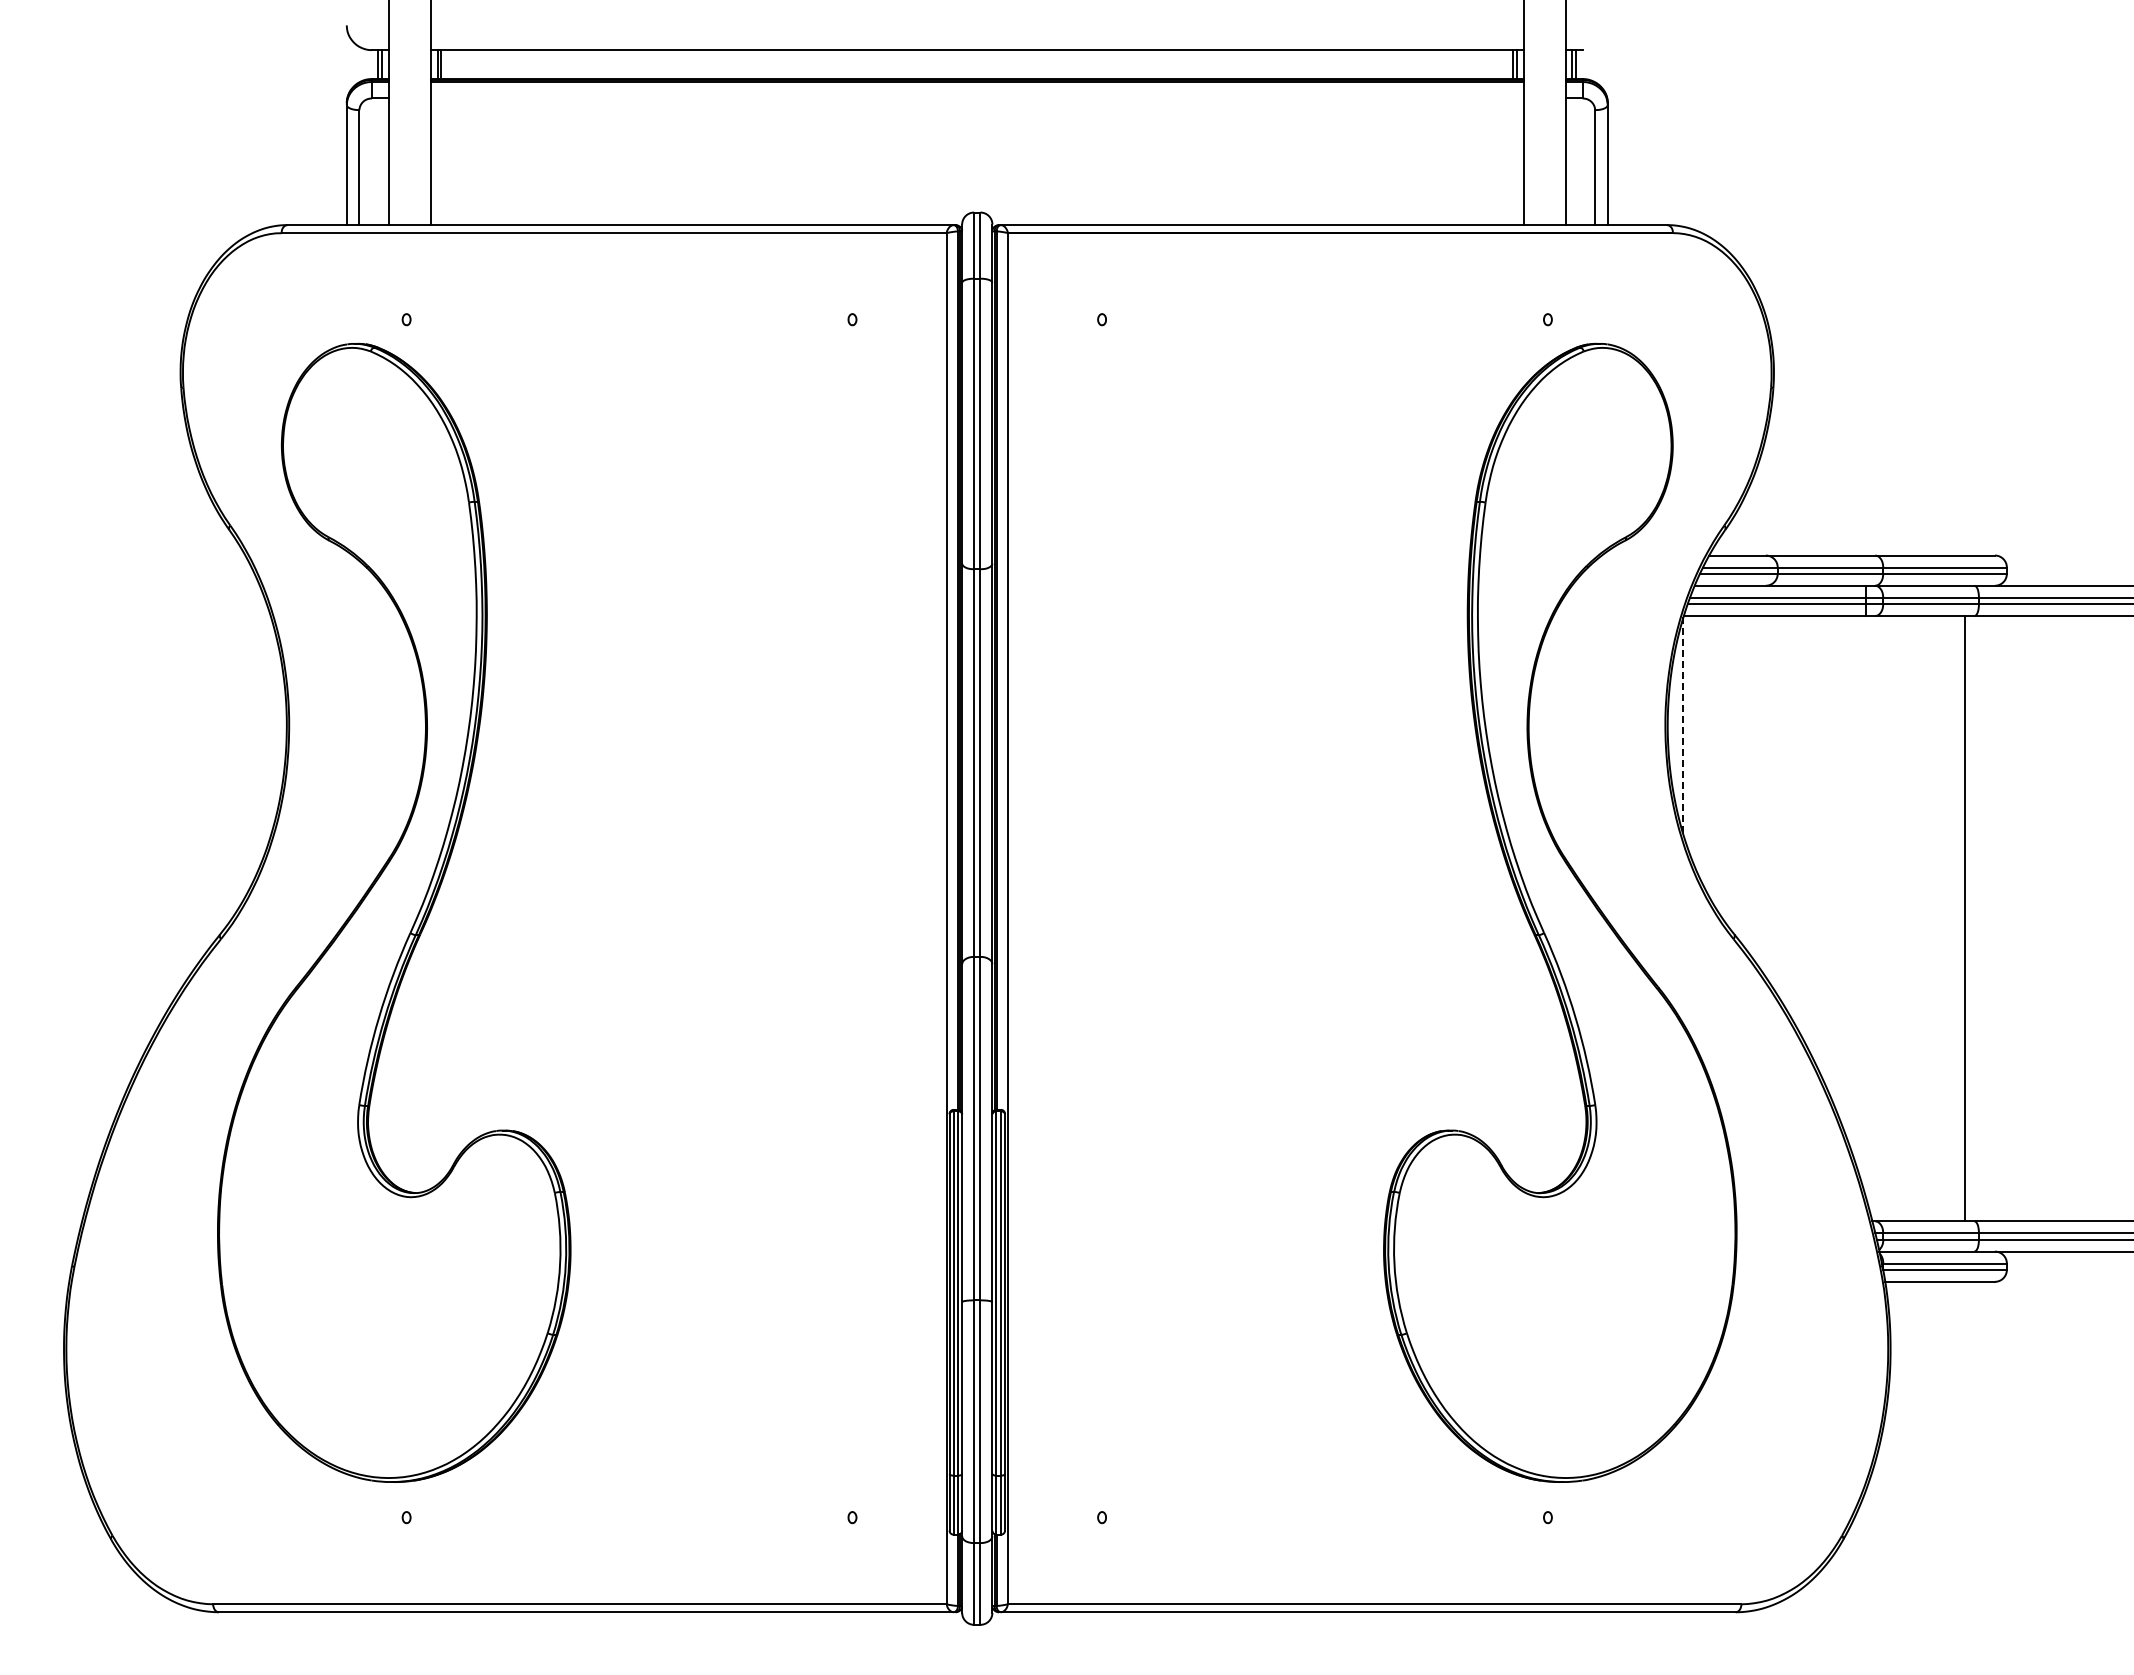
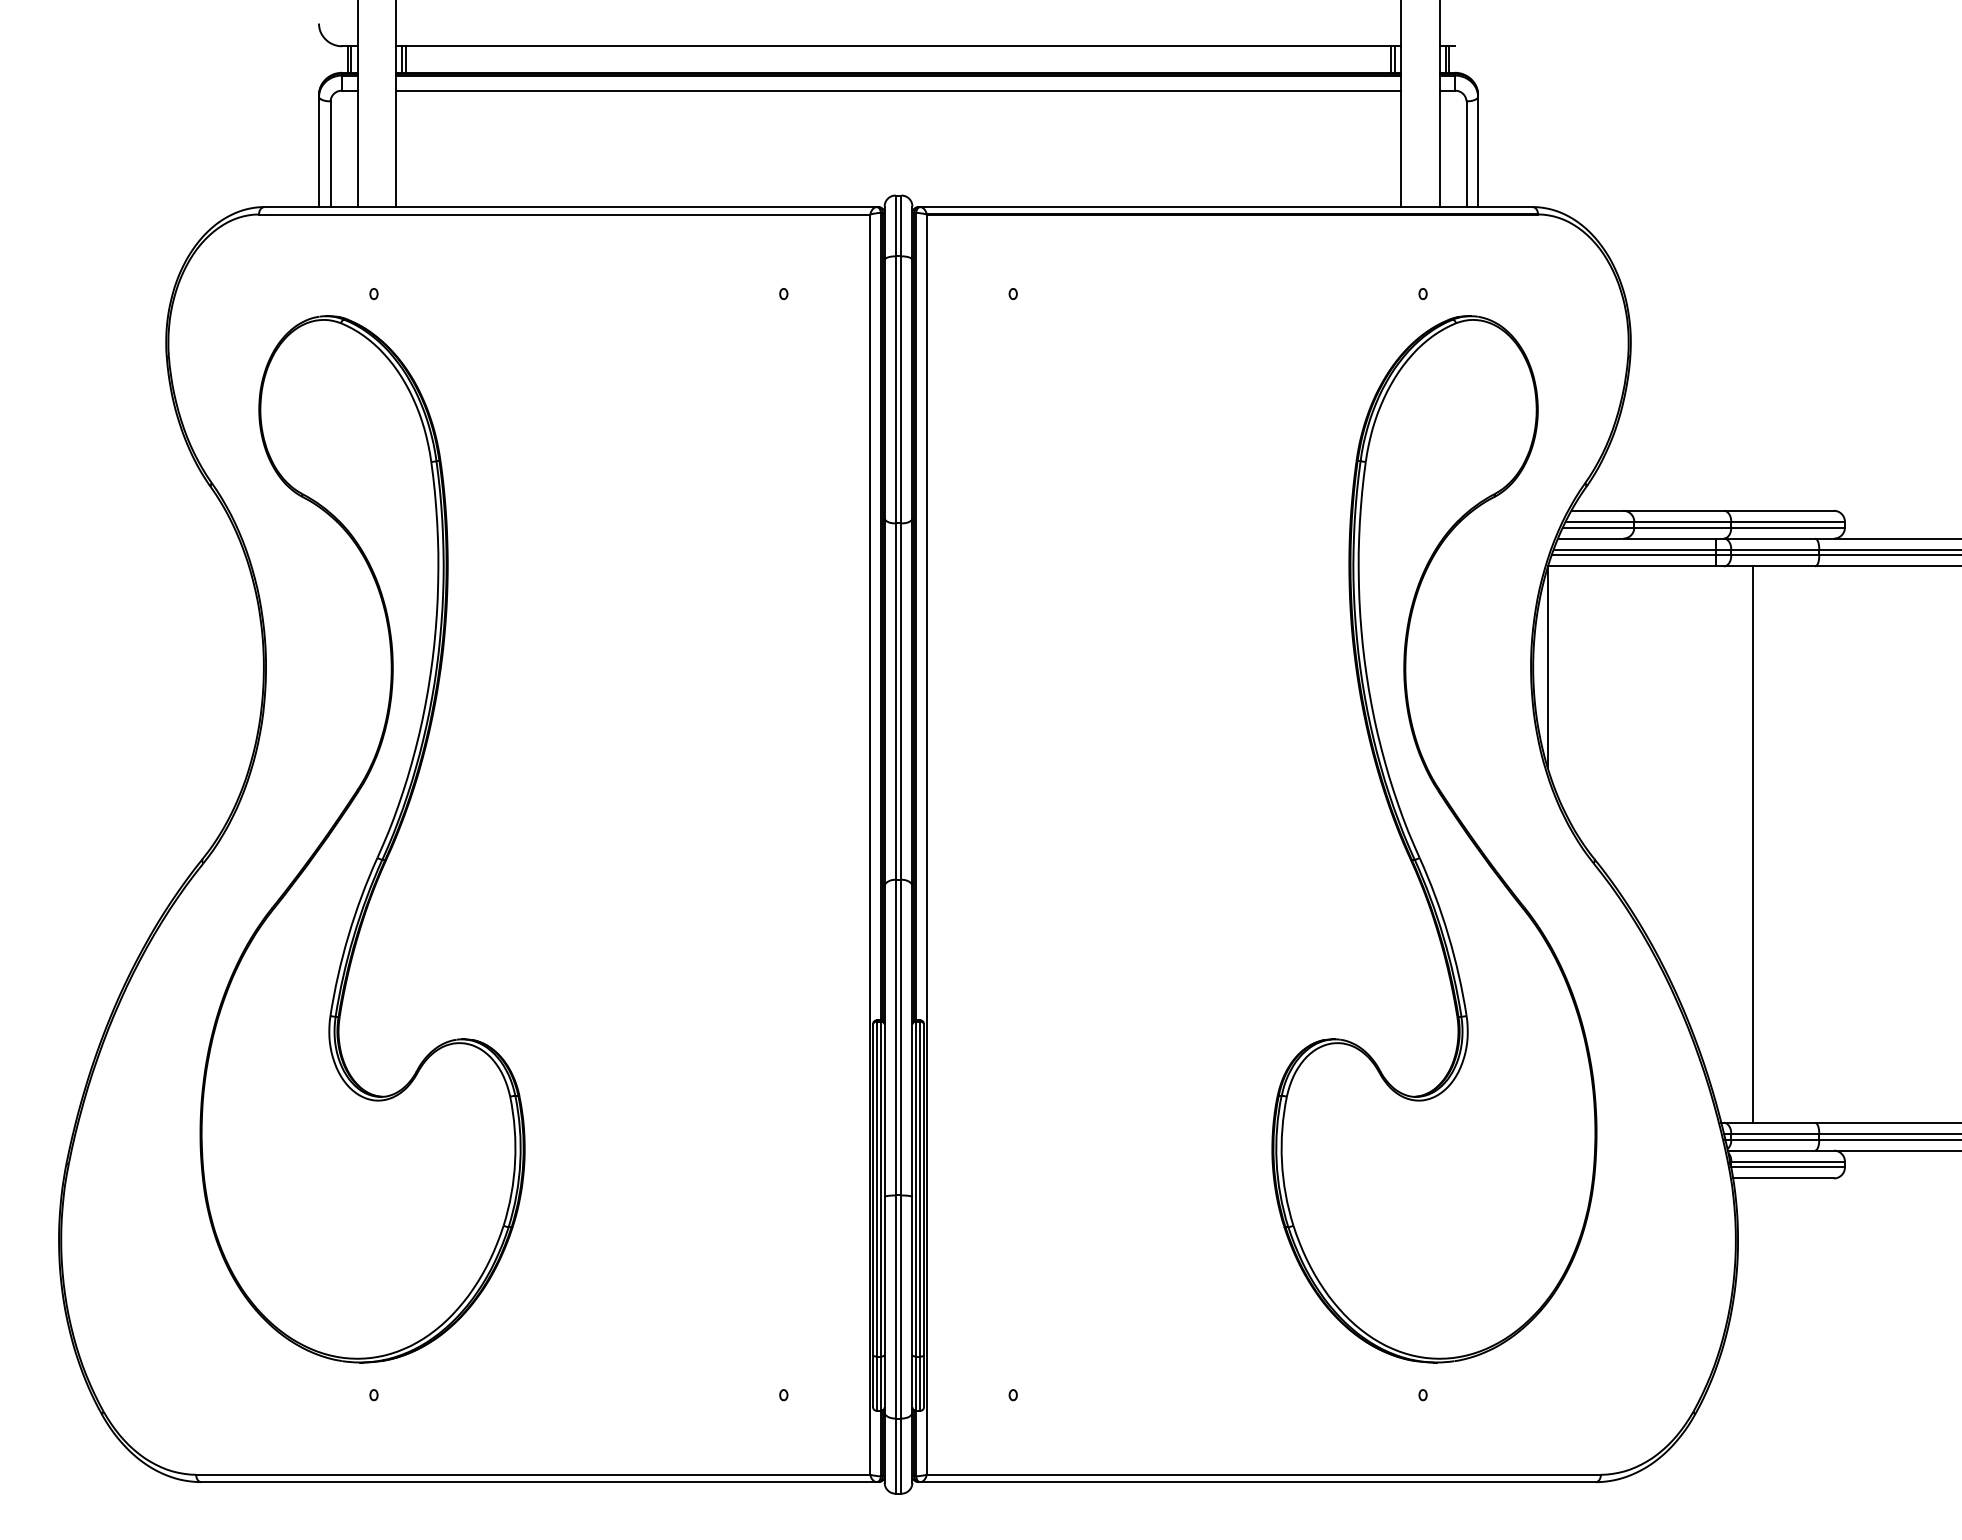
line: (977, 98) -> (898, 90), added
line: (1683, 726) -> (1547, 667), dashed -> solid
line: (1965, 918) -> (1752, 844), moved

